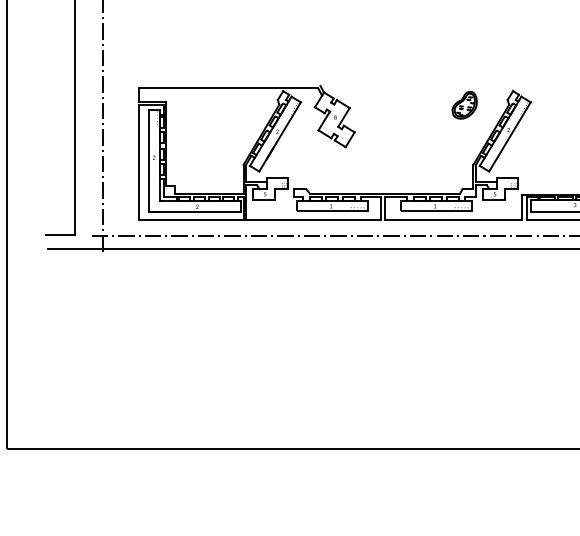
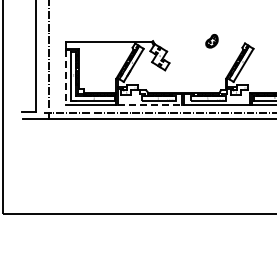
part: (463, 105) -> (211, 41), moved
line: (139, 162) -> (66, 77), solid -> dashed
line: (315, 220) -> (150, 105), solid -> dashed

